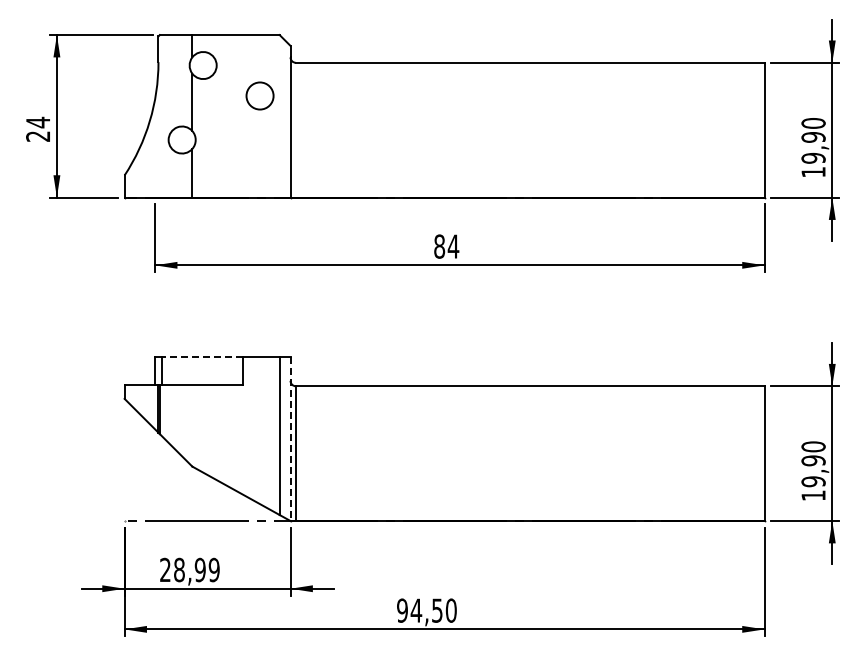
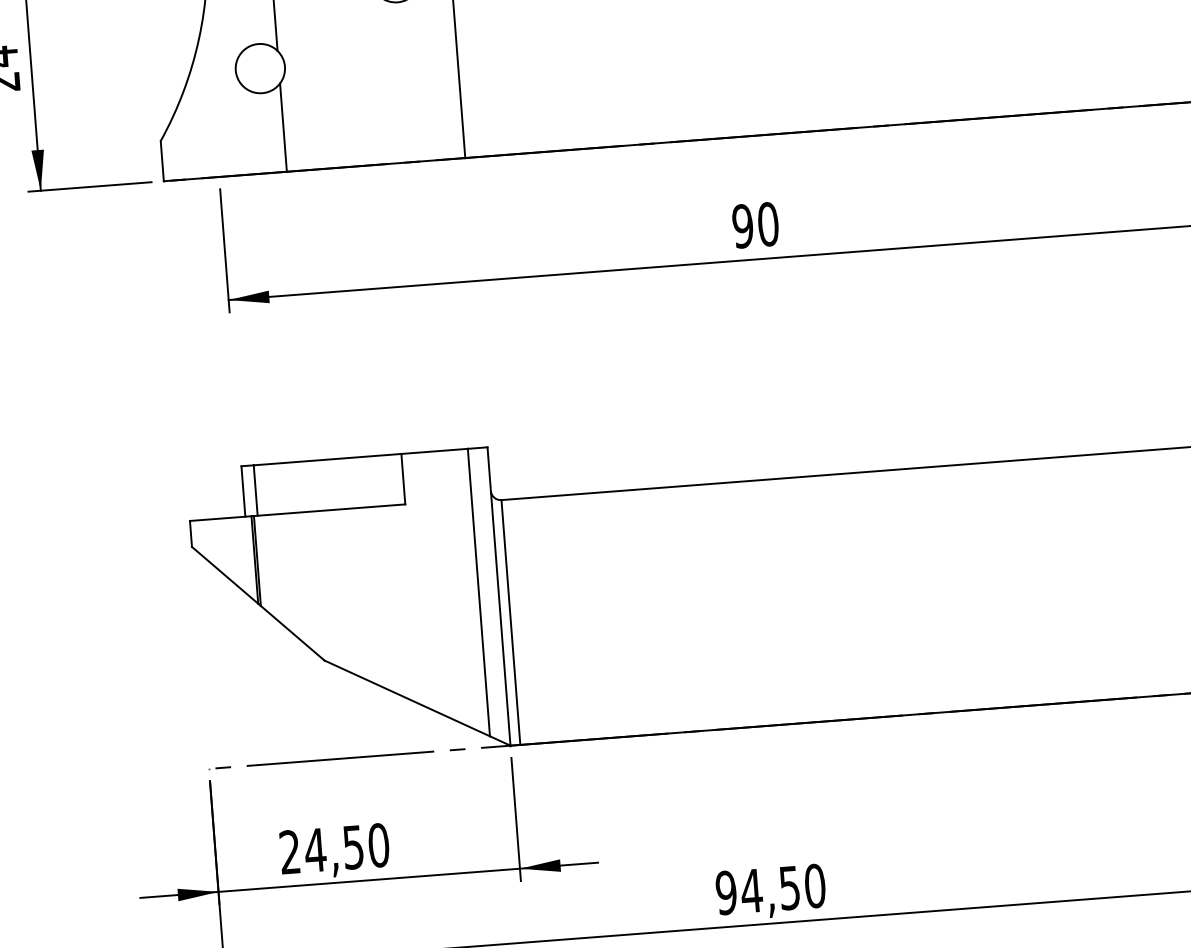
text: (446, 246) -> (755, 225), 84 -> 90
line: (202, 356) -> (327, 459), dashed -> solid
line: (290, 439) -> (499, 597), dashed -> solid
text: (196, 569) -> (346, 846), 28,99 -> 24,50

